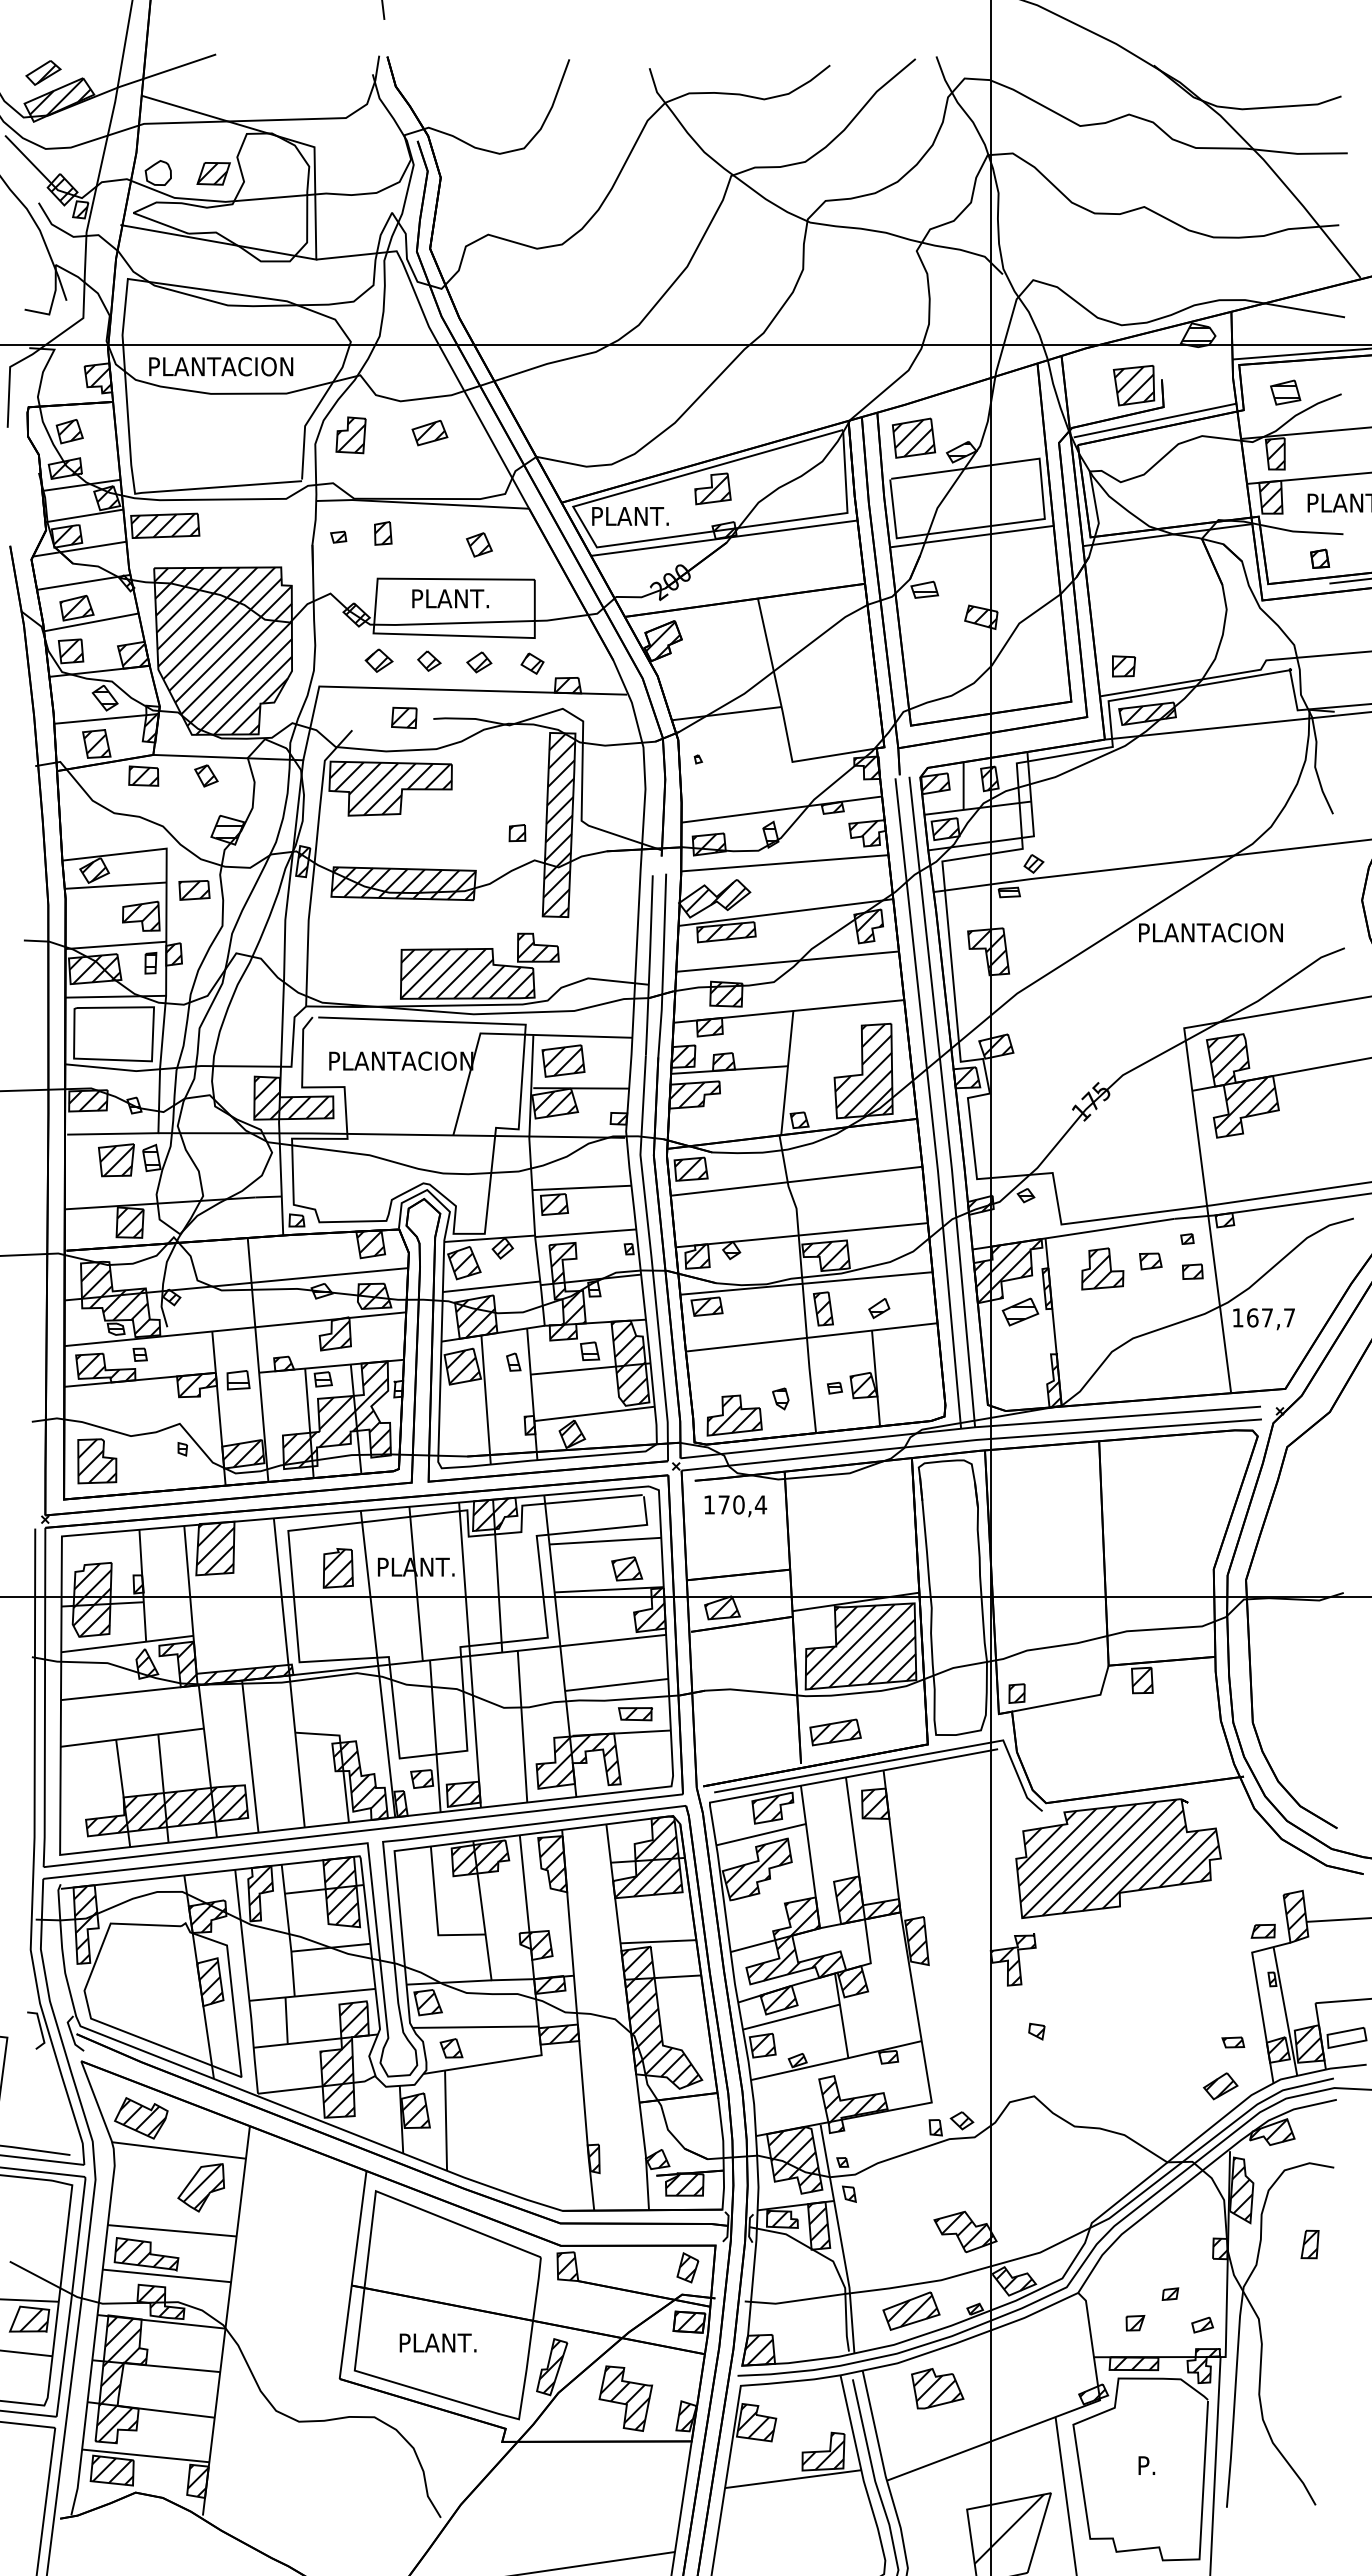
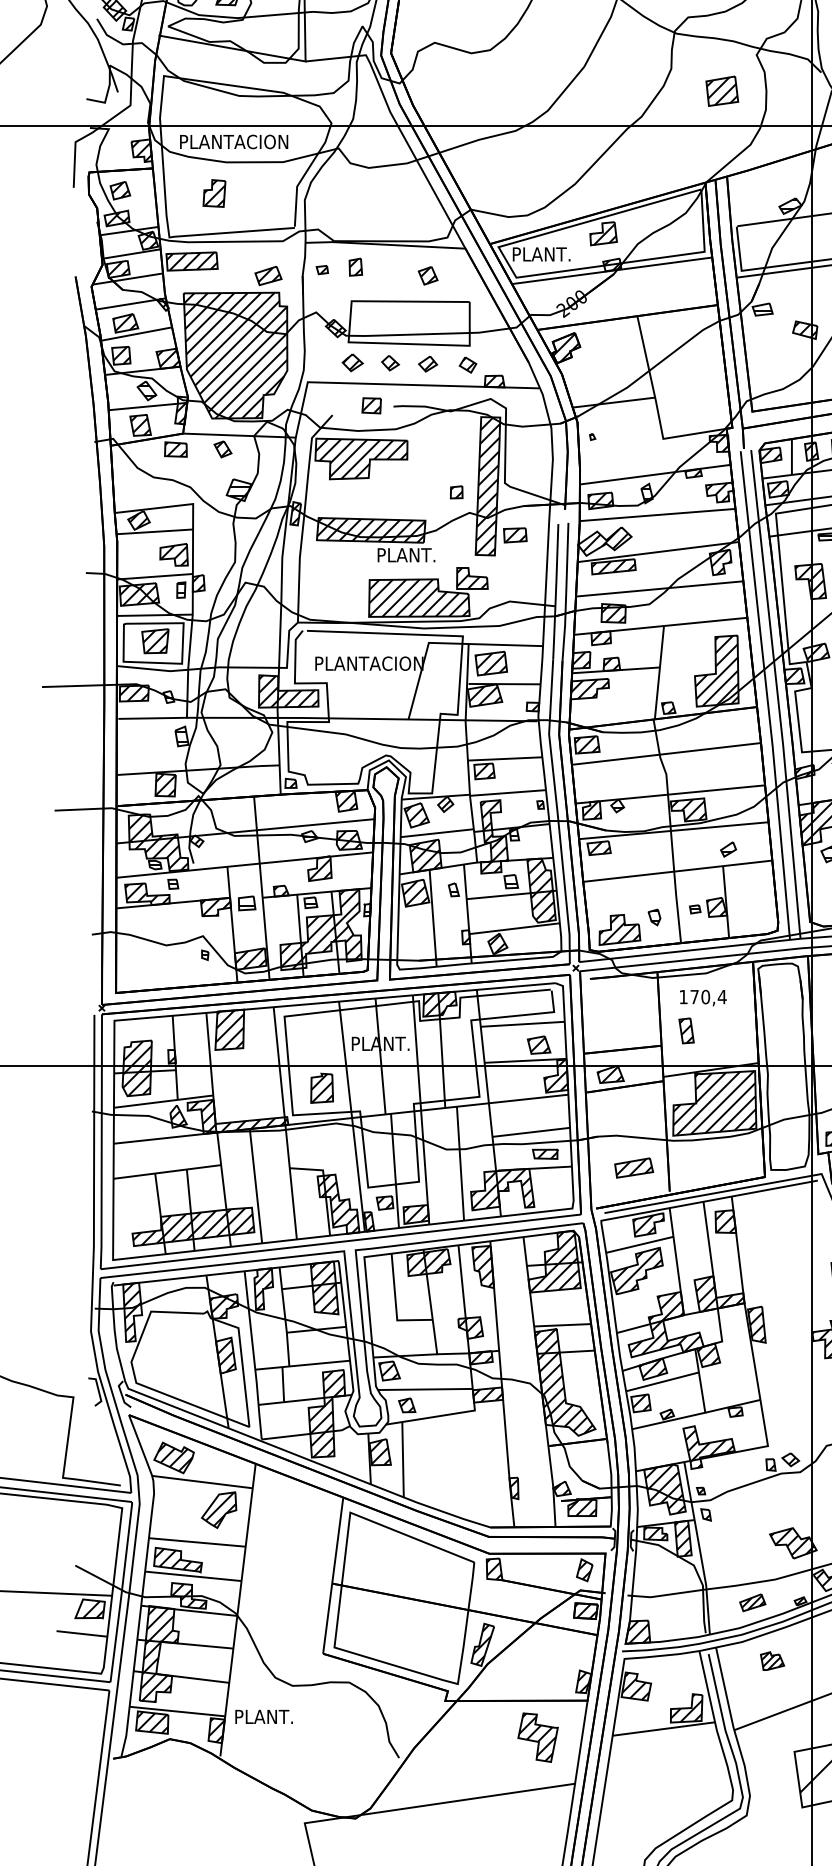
part: (429, 433) -> (268, 276), moved
part: (350, 435) -> (214, 193), moved
part: (914, 437) -> (722, 90), moved
text: (450, 598) -> (406, 555), moved
part: (194, 890) -> (515, 535), moved
part: (116, 1160) -> (155, 641), moved
part: (822, 1308) -> (685, 1030), moved
part: (97, 1461) -> (141, 964), removed
text: (735, 1506) -> (703, 998), moved
part: (337, 1568) -> (321, 1088), moved
part: (835, 1732) -> (634, 1168), moved
part: (911, 2310) -> (752, 1602), size x0.6
text: (437, 2342) -> (263, 1716), moved
part: (937, 2388) -> (772, 1660), size x0.6
part: (625, 2398) -> (537, 1737), moved

